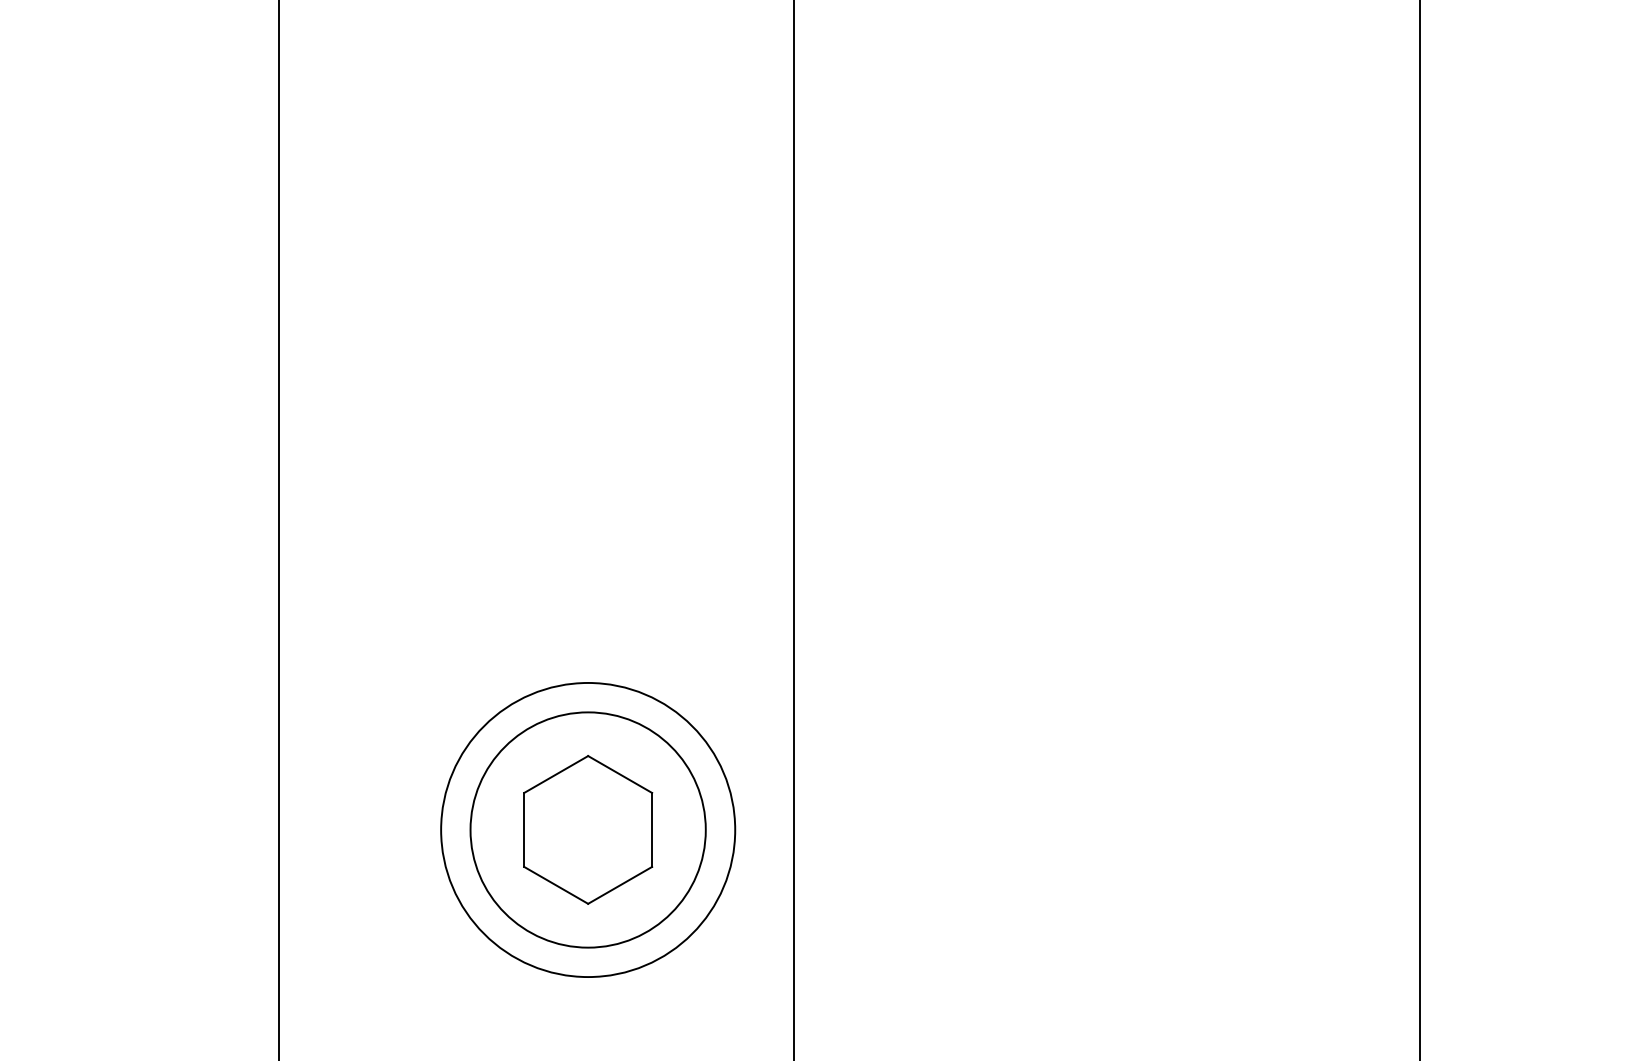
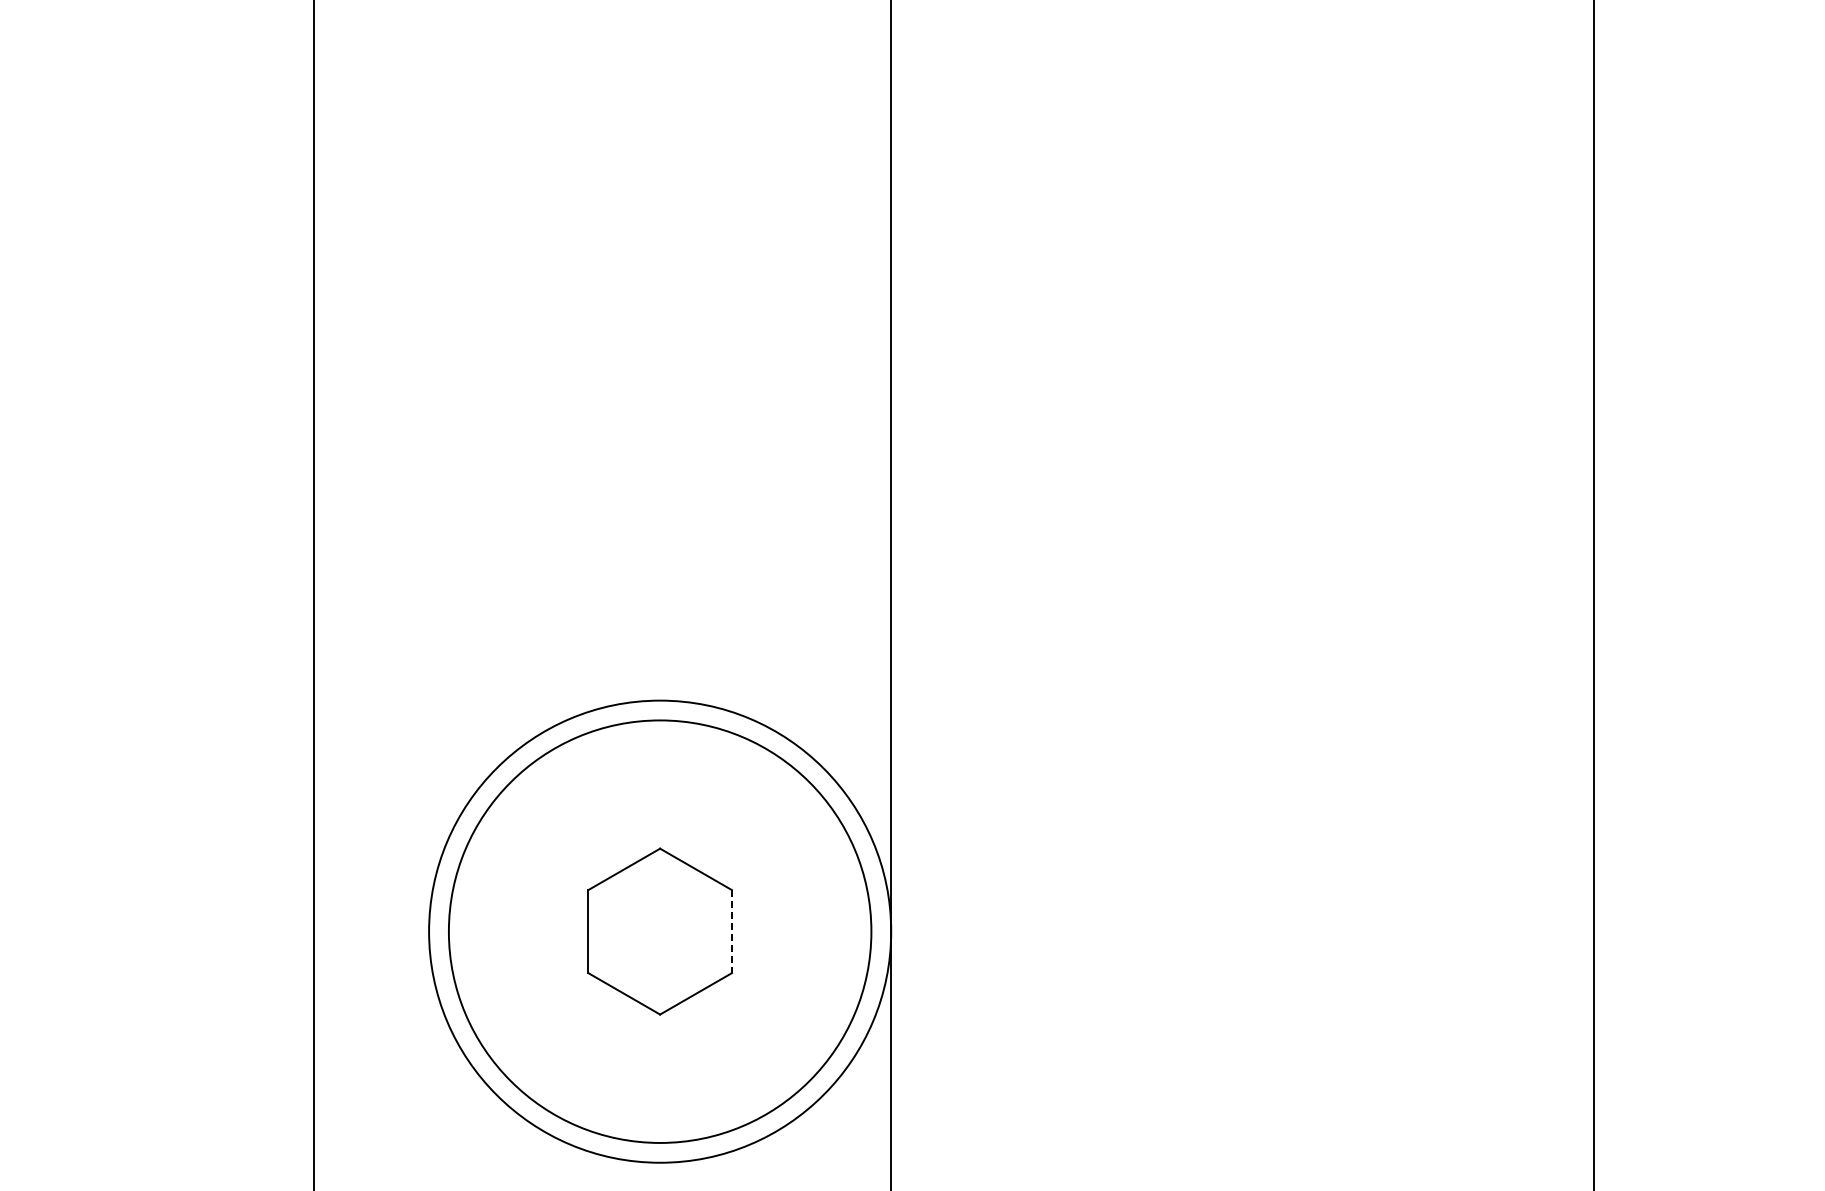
circle: (588, 829) -> (660, 931), size x1.4
circle: (588, 829) -> (660, 931), size x1.6
line: (651, 829) -> (731, 931), solid -> dashed

